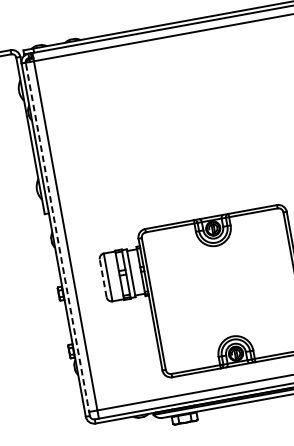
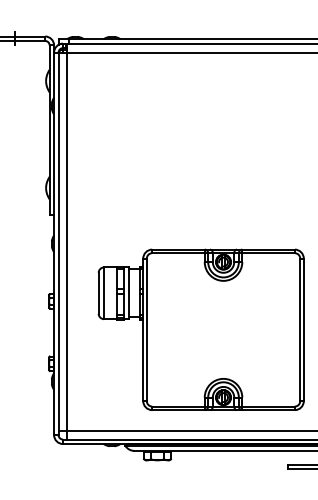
line: (57, 239) -> (58, 243), dashed -> solid
line: (103, 278) -> (98, 293), dashed -> solid

